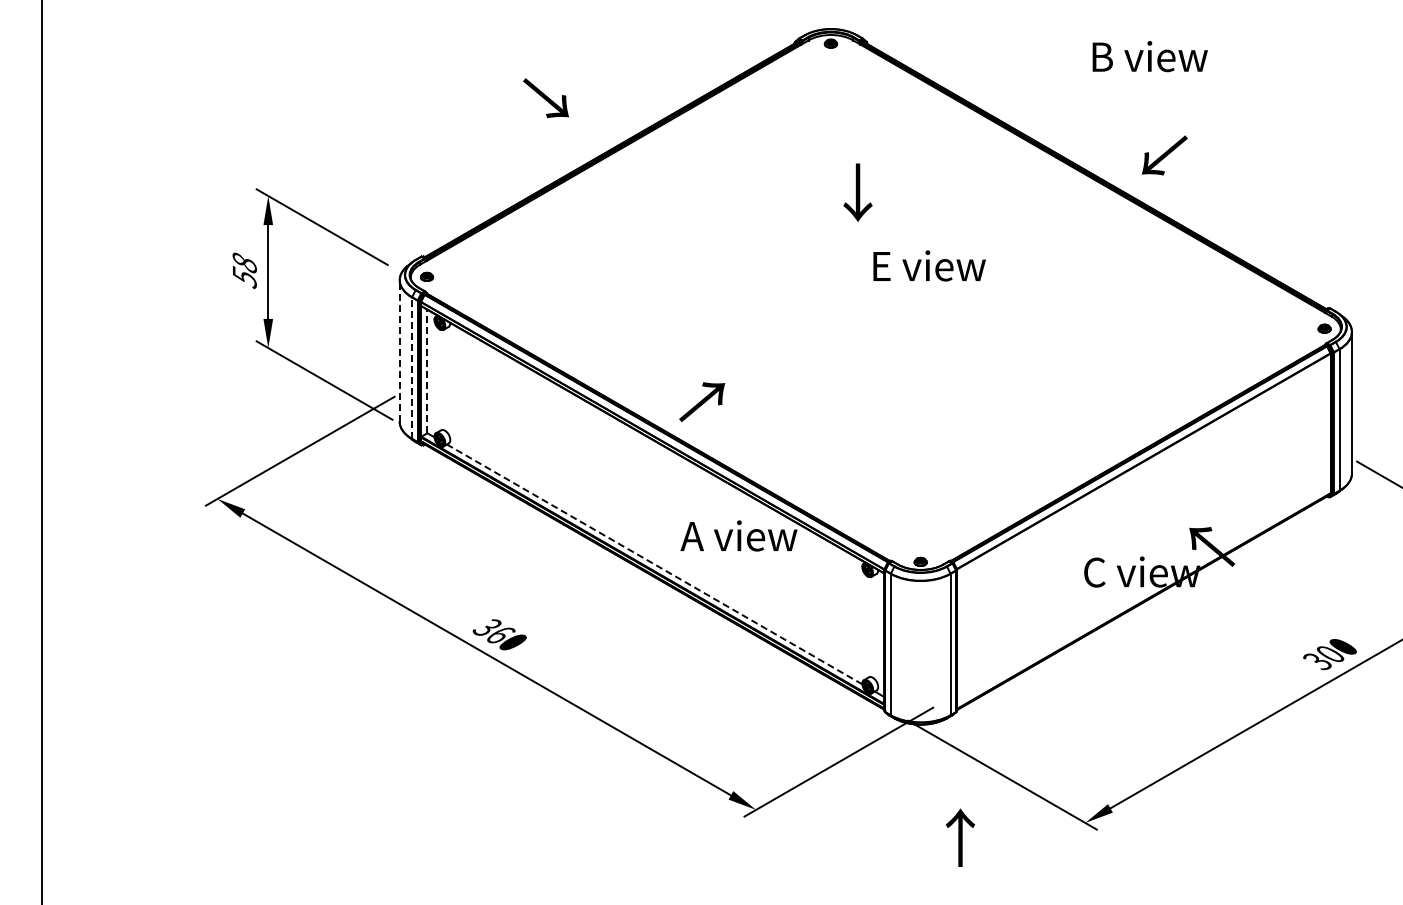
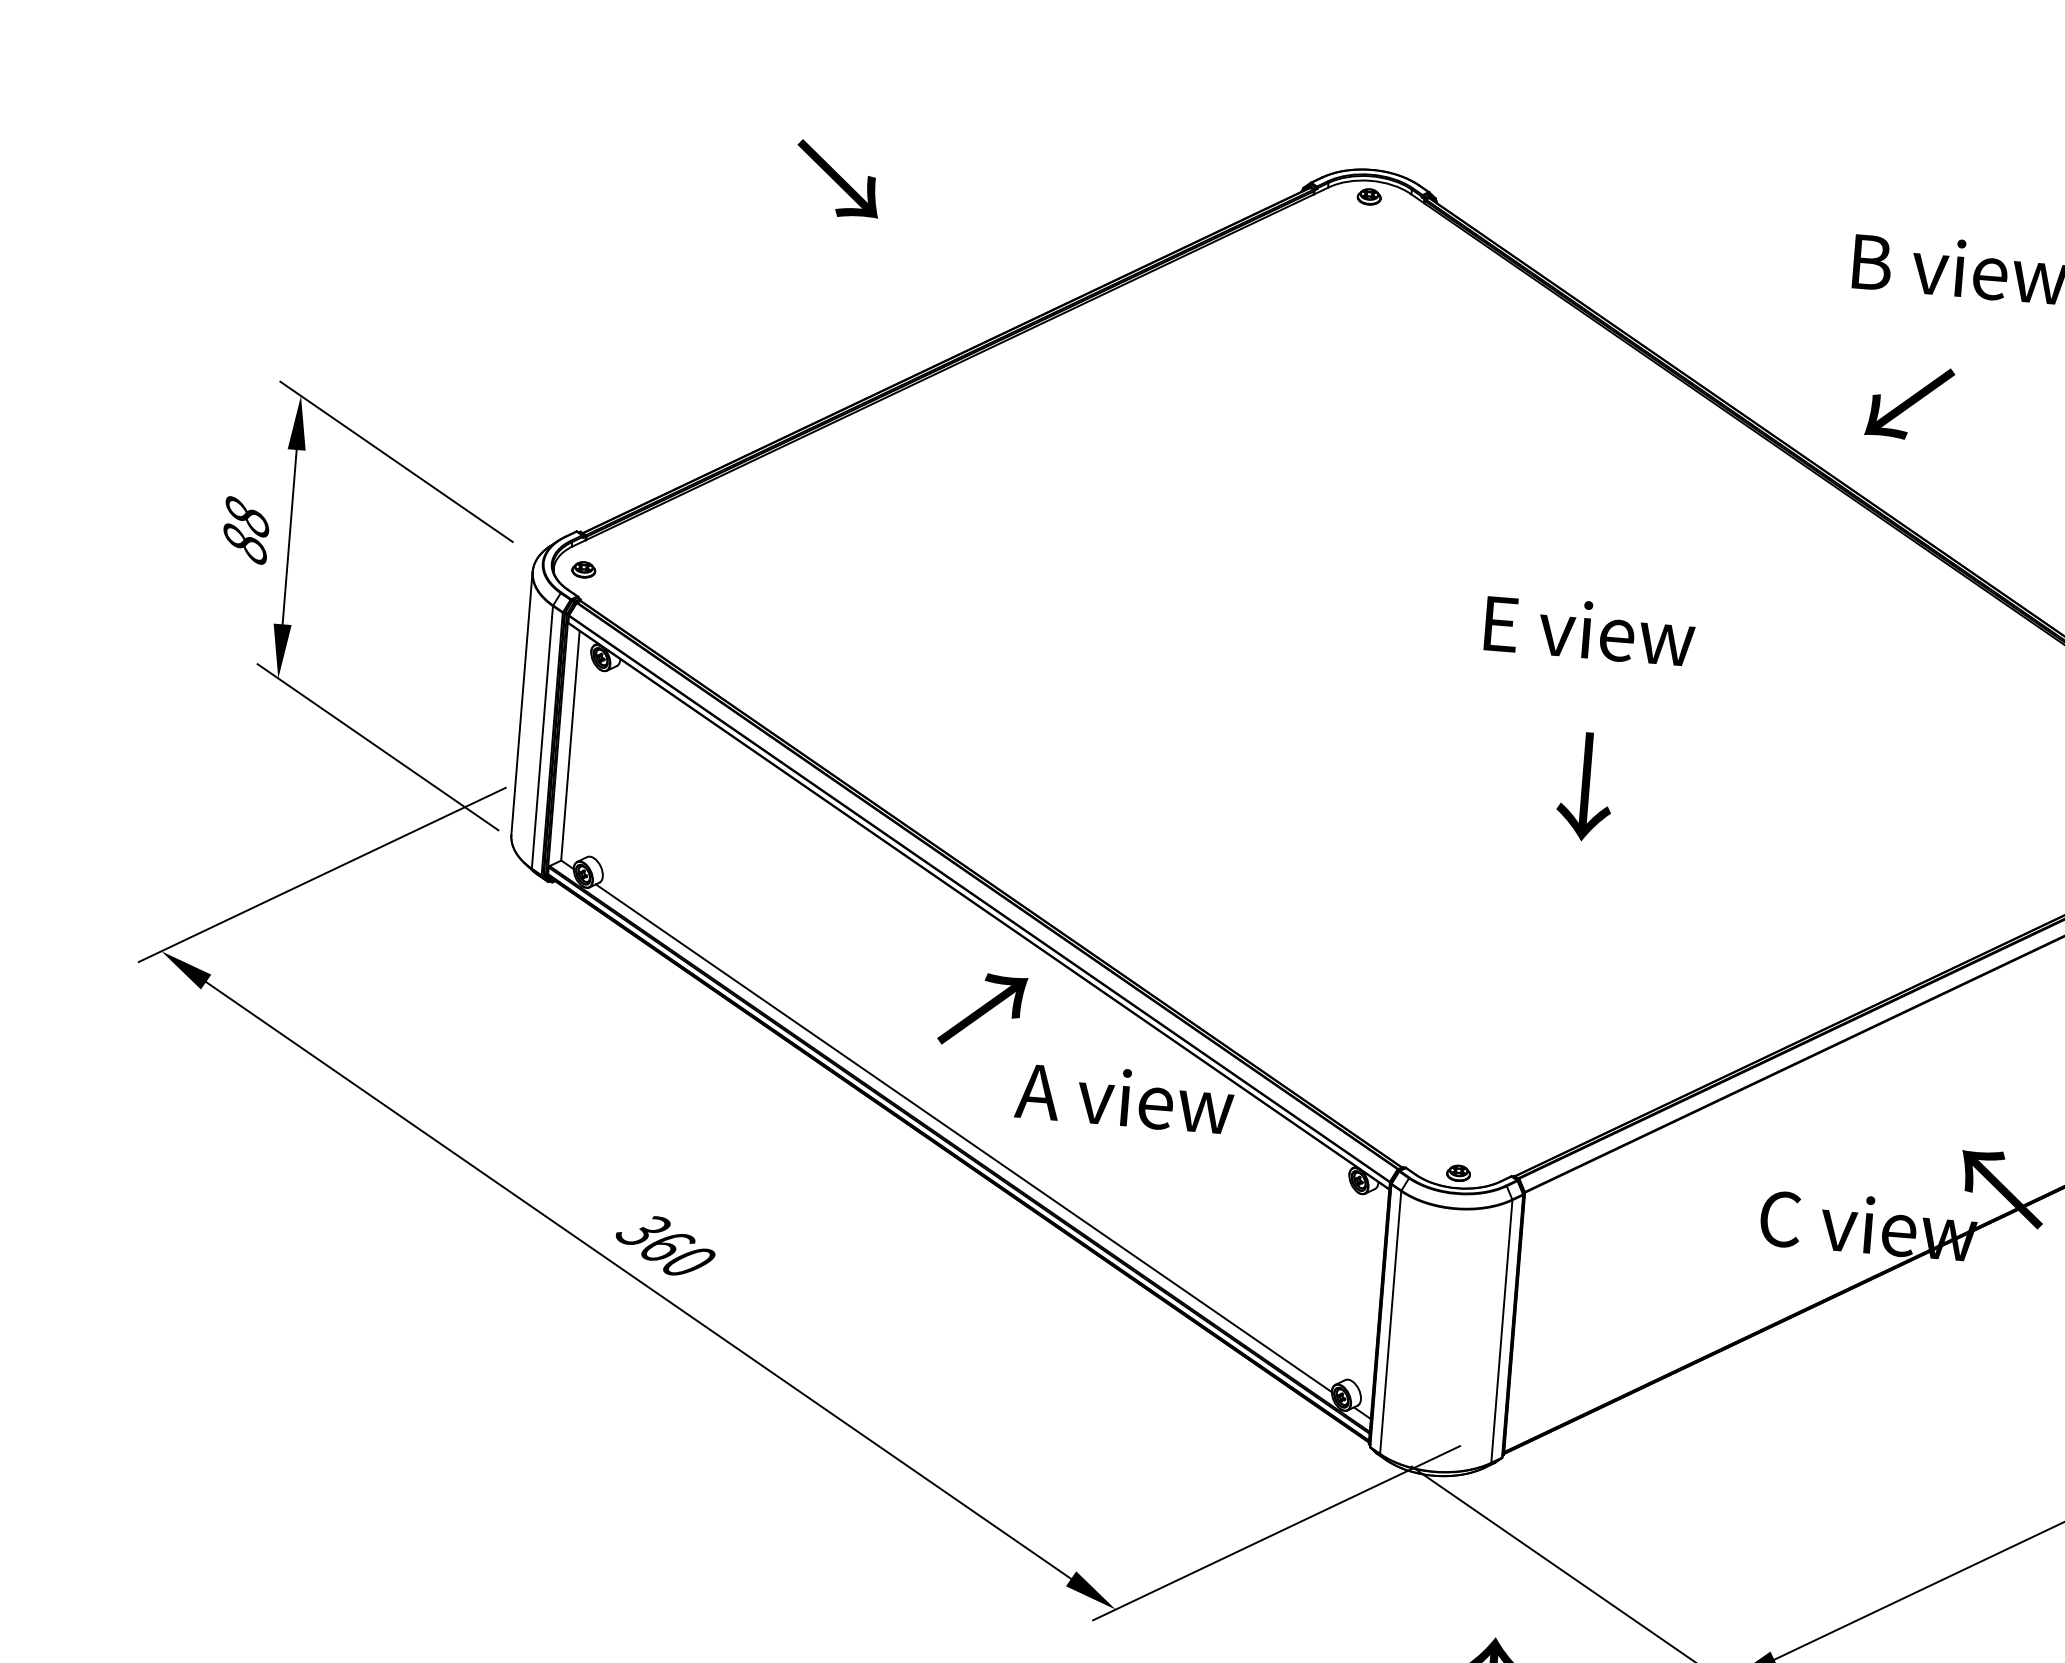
text: (545, 98) -> (836, 179), moved
text: (1164, 155) -> (1909, 402), moved
text: (857, 192) -> (1584, 786), moved
text: (929, 265) -> (1589, 629), moved
text: (244, 277) -> (244, 543), 58 -> 88
line: (399, 350) -> (521, 702), dashed -> solid
line: (412, 368) -> (543, 737), dashed -> solid
line: (427, 371) -> (570, 745), dashed -> solid
text: (702, 401) -> (983, 1009), moved
line: (654, 564) -> (963, 1138), dashed -> solid

